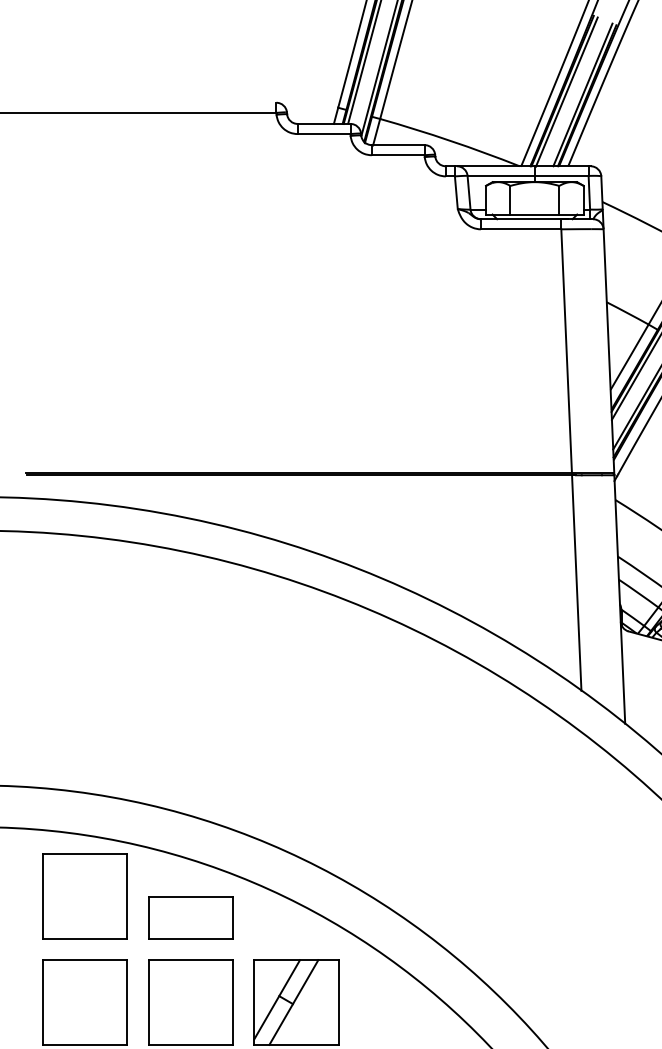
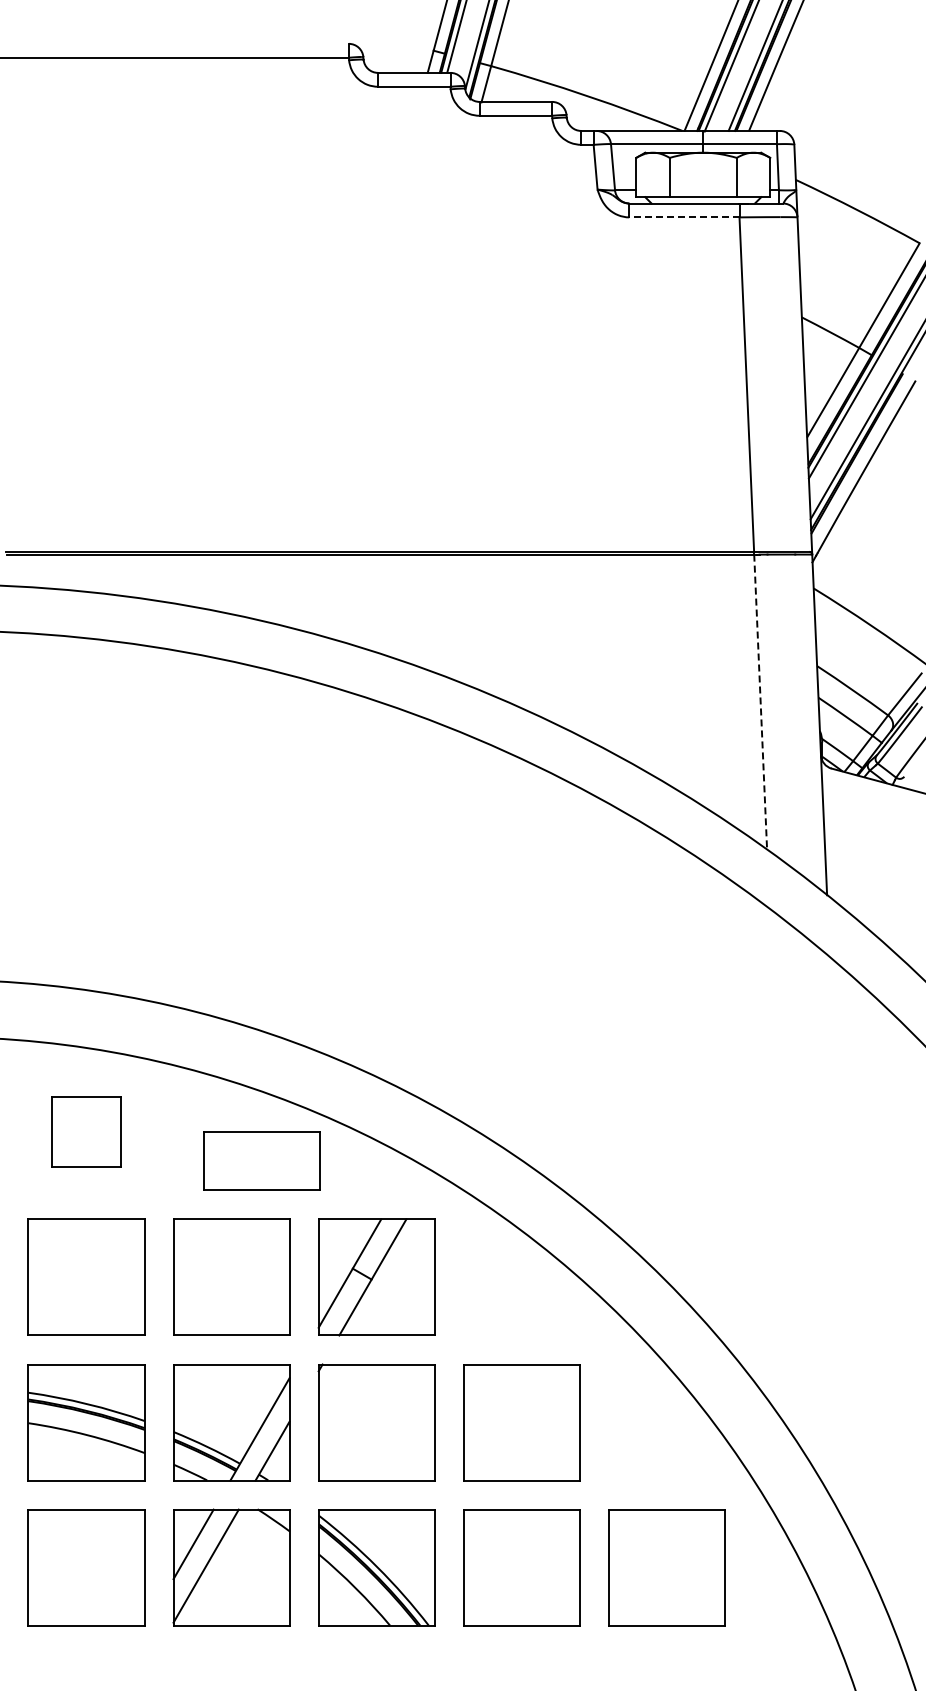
line: (520, 229) -> (683, 217), solid -> dashed
line: (576, 583) -> (760, 702), solid -> dashed
part: (85, 896) -> (86, 1131), size x0.6
part: (190, 917) -> (261, 1160), moved

